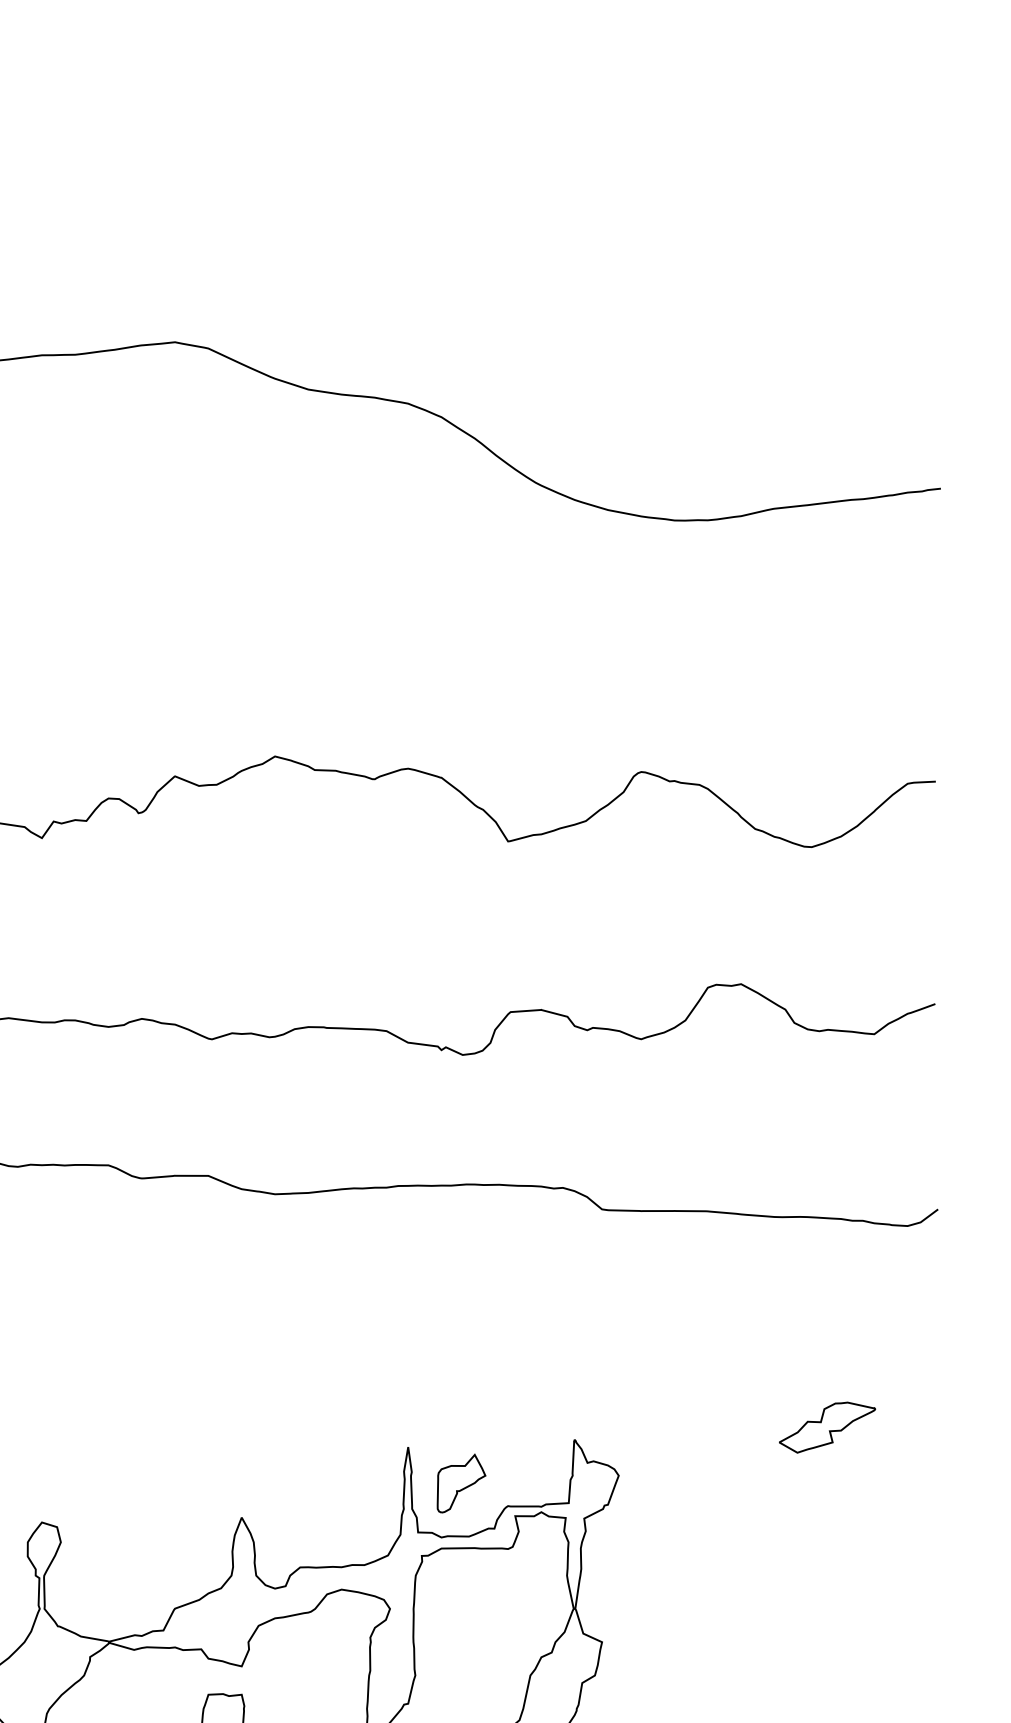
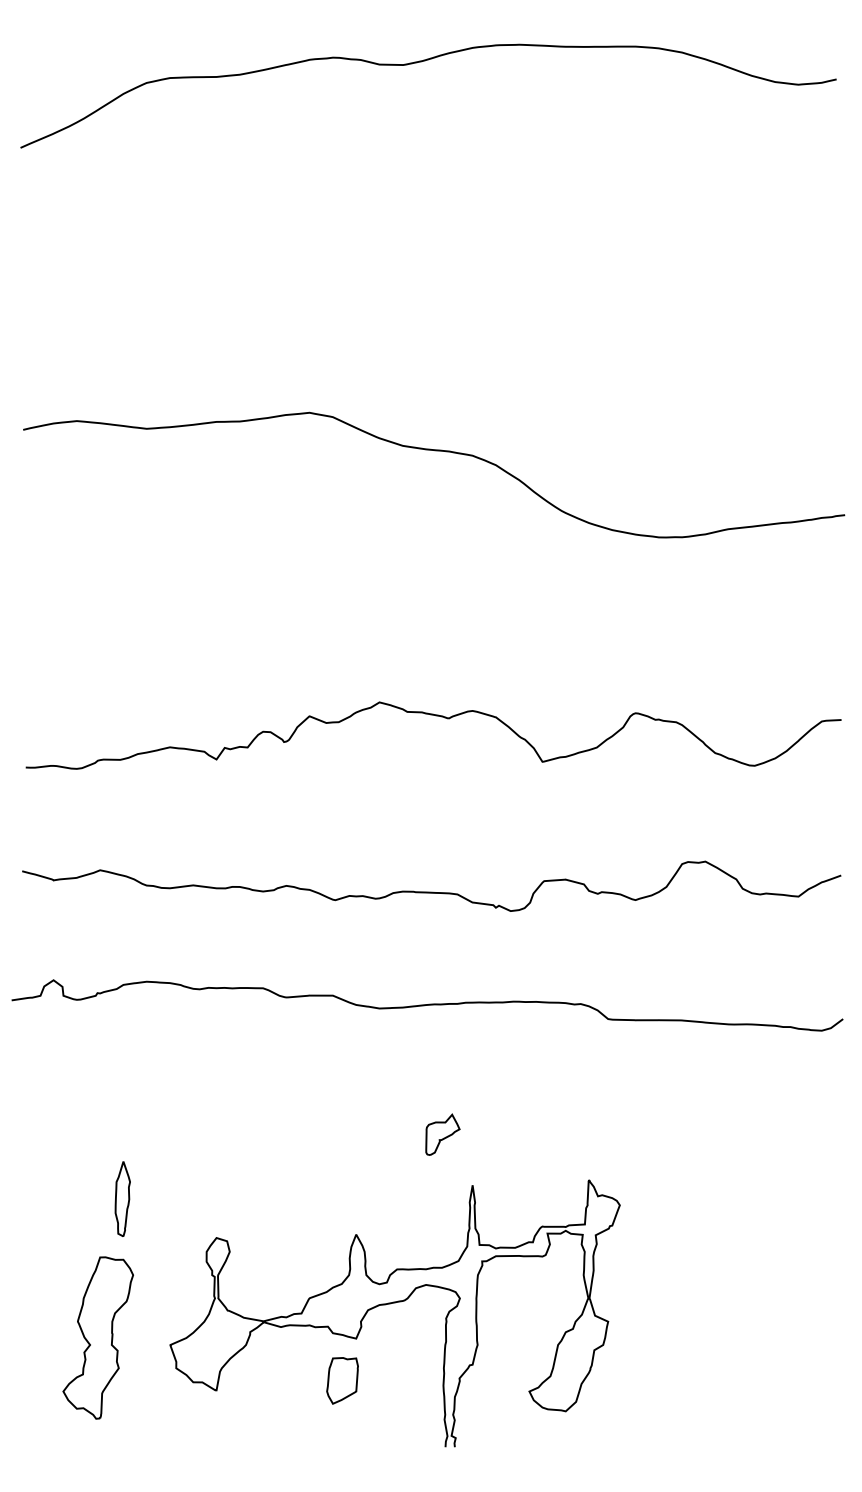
part: (827, 1427) -> (765, 1171), removed
part: (460, 1483) -> (442, 1134), moved

